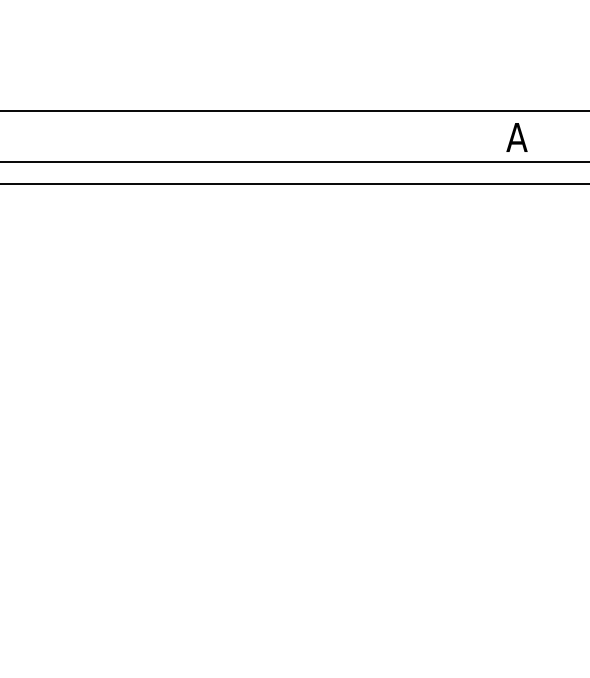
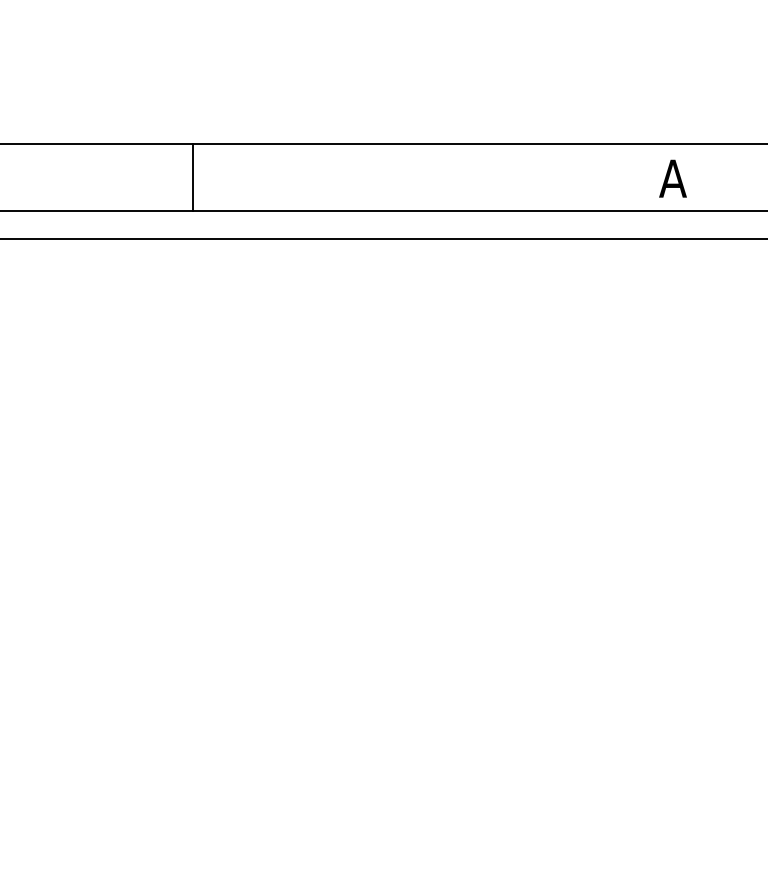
line: (148, 136) -> (193, 177), added

